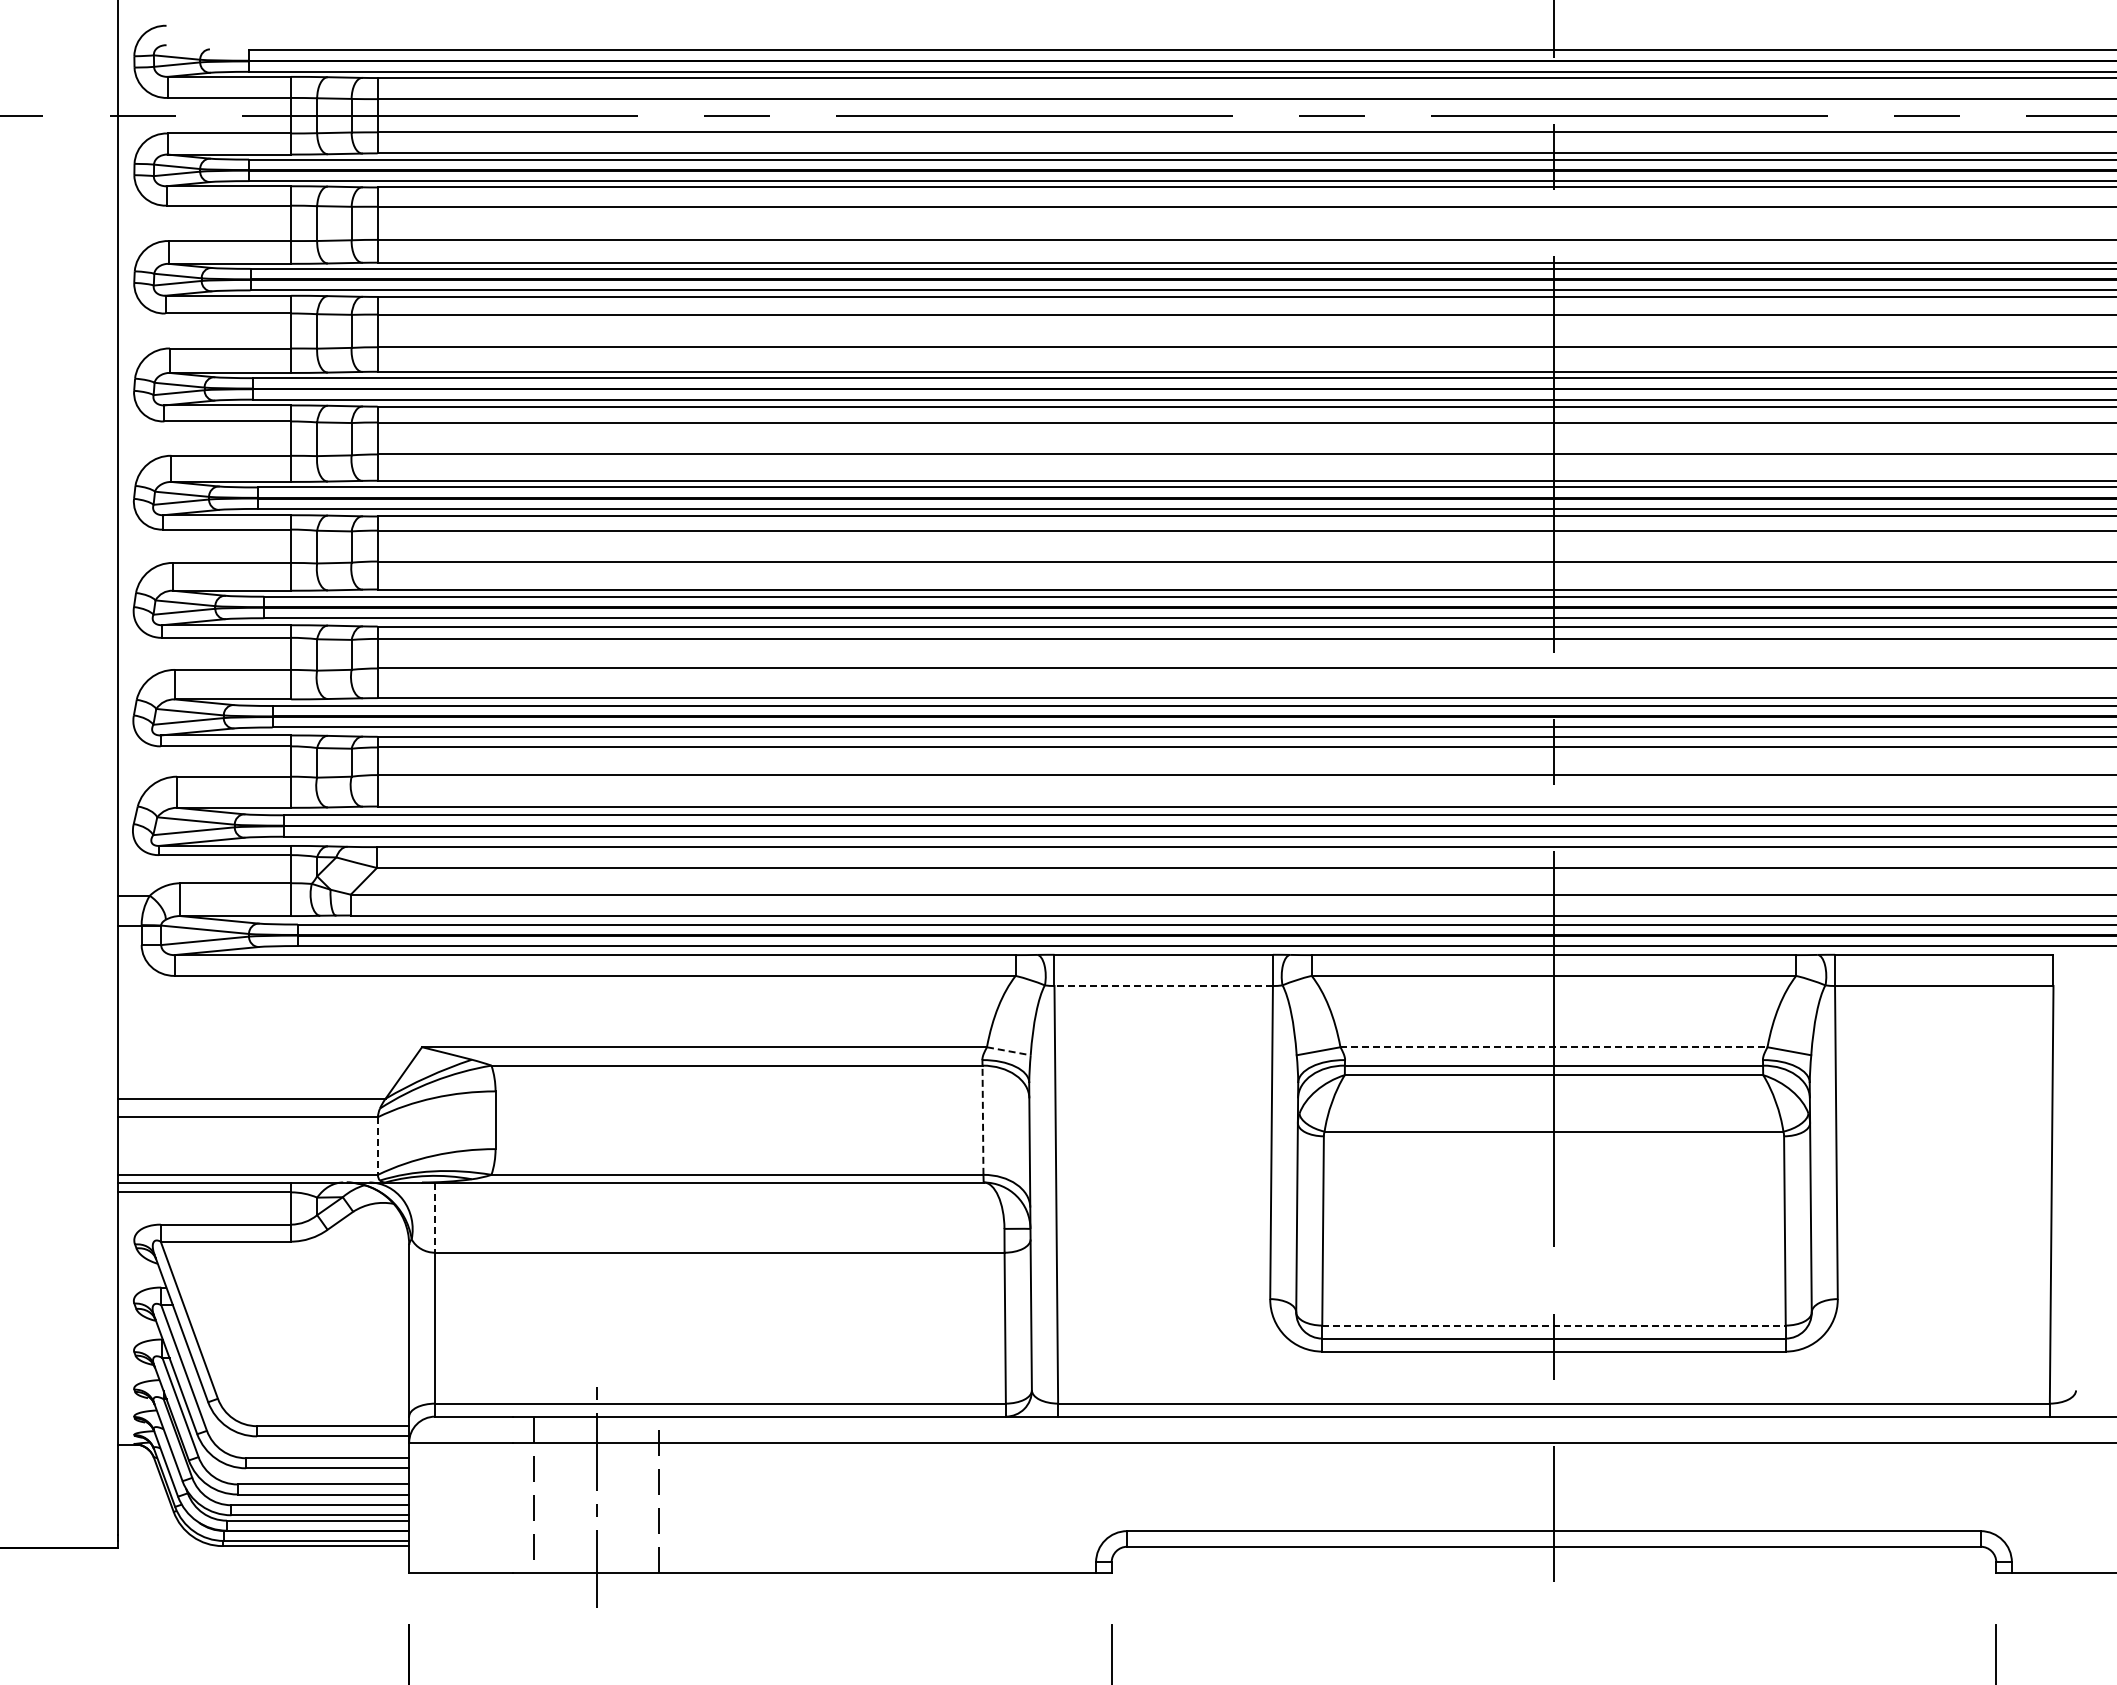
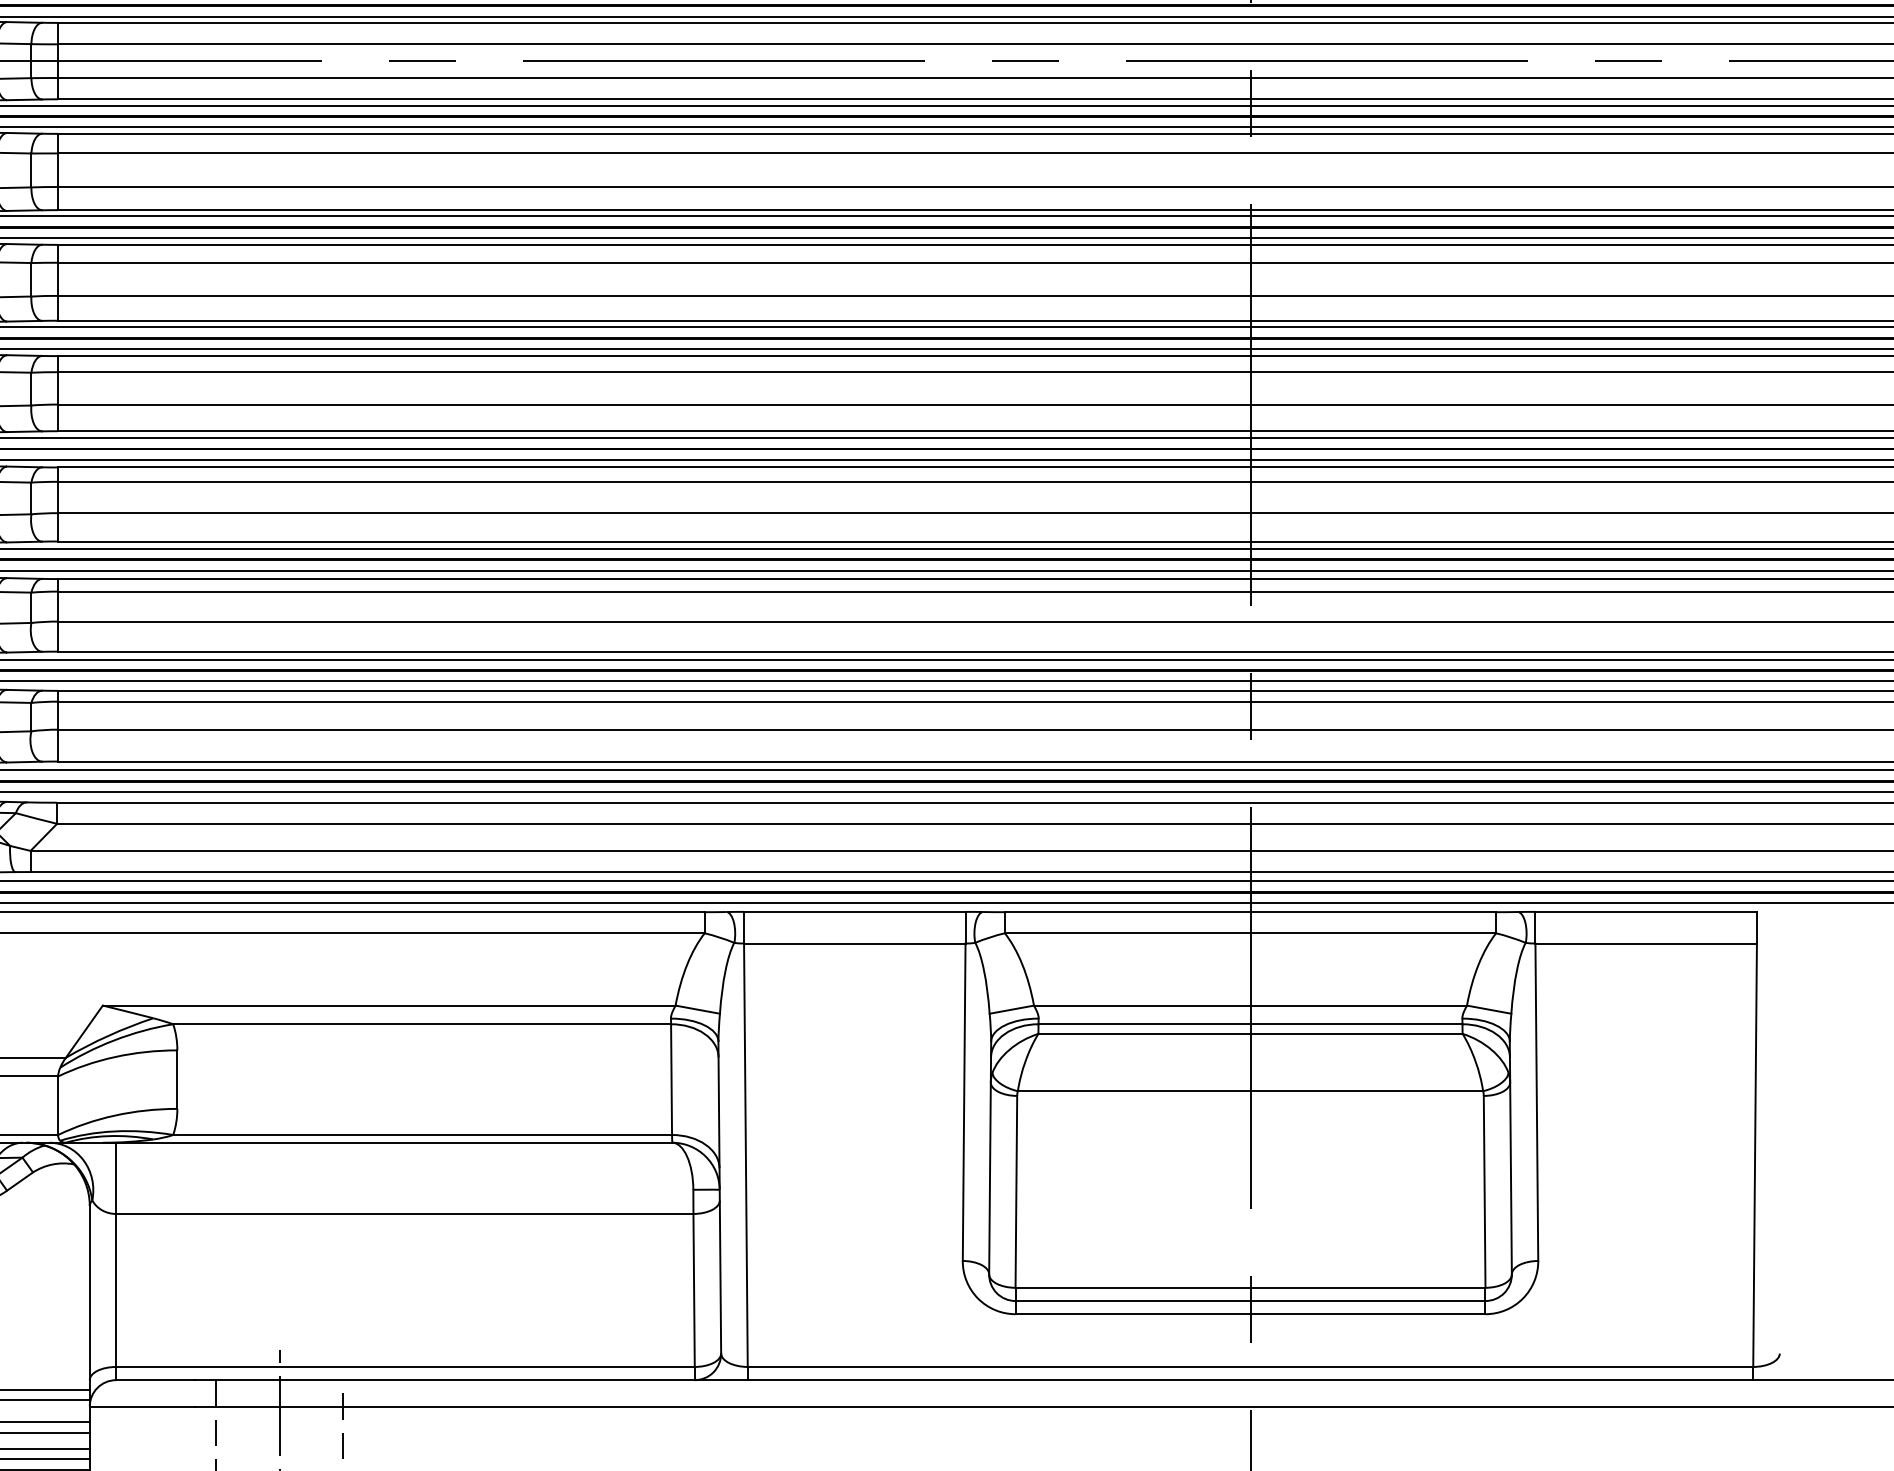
line: (1163, 986) -> (854, 944), dashed -> solid
line: (1554, 1047) -> (1251, 1005), dashed -> solid
line: (1009, 1051) -> (698, 1009), dashed -> solid
line: (982, 1120) -> (671, 1079), dashed -> solid
line: (377, 1145) -> (57, 1105), dashed -> solid
line: (435, 1218) -> (116, 1179), dashed -> solid
line: (1554, 1325) -> (1251, 1287), dashed -> solid

